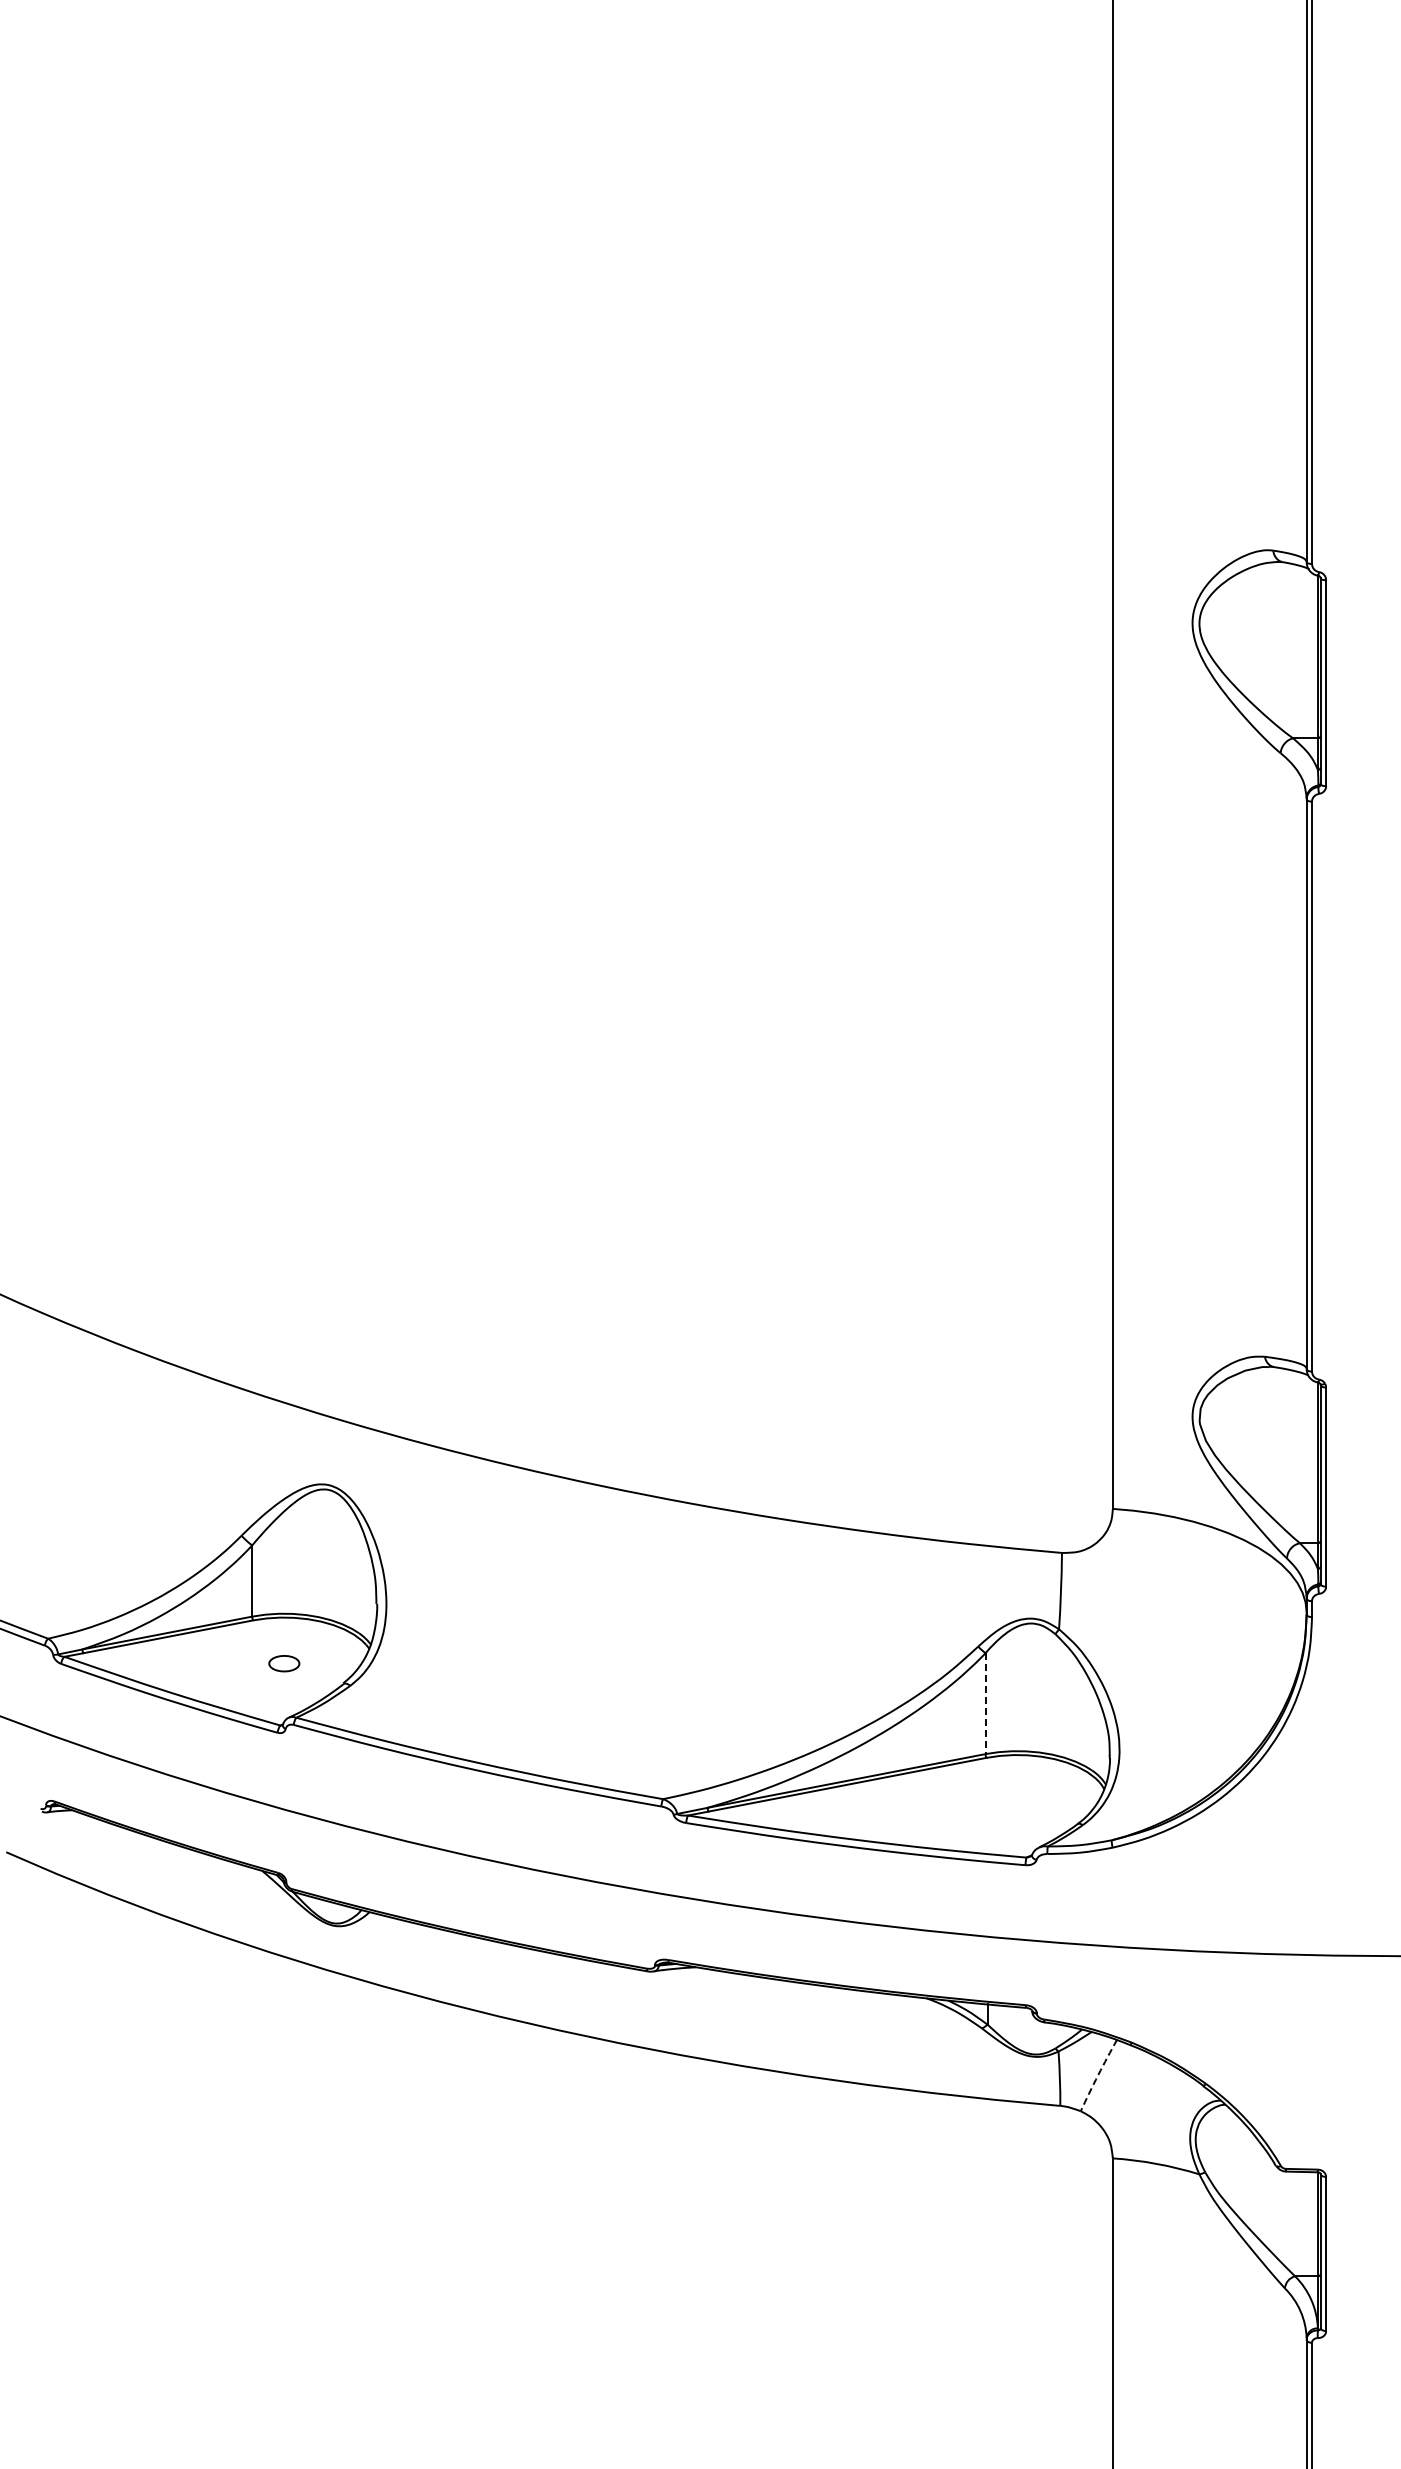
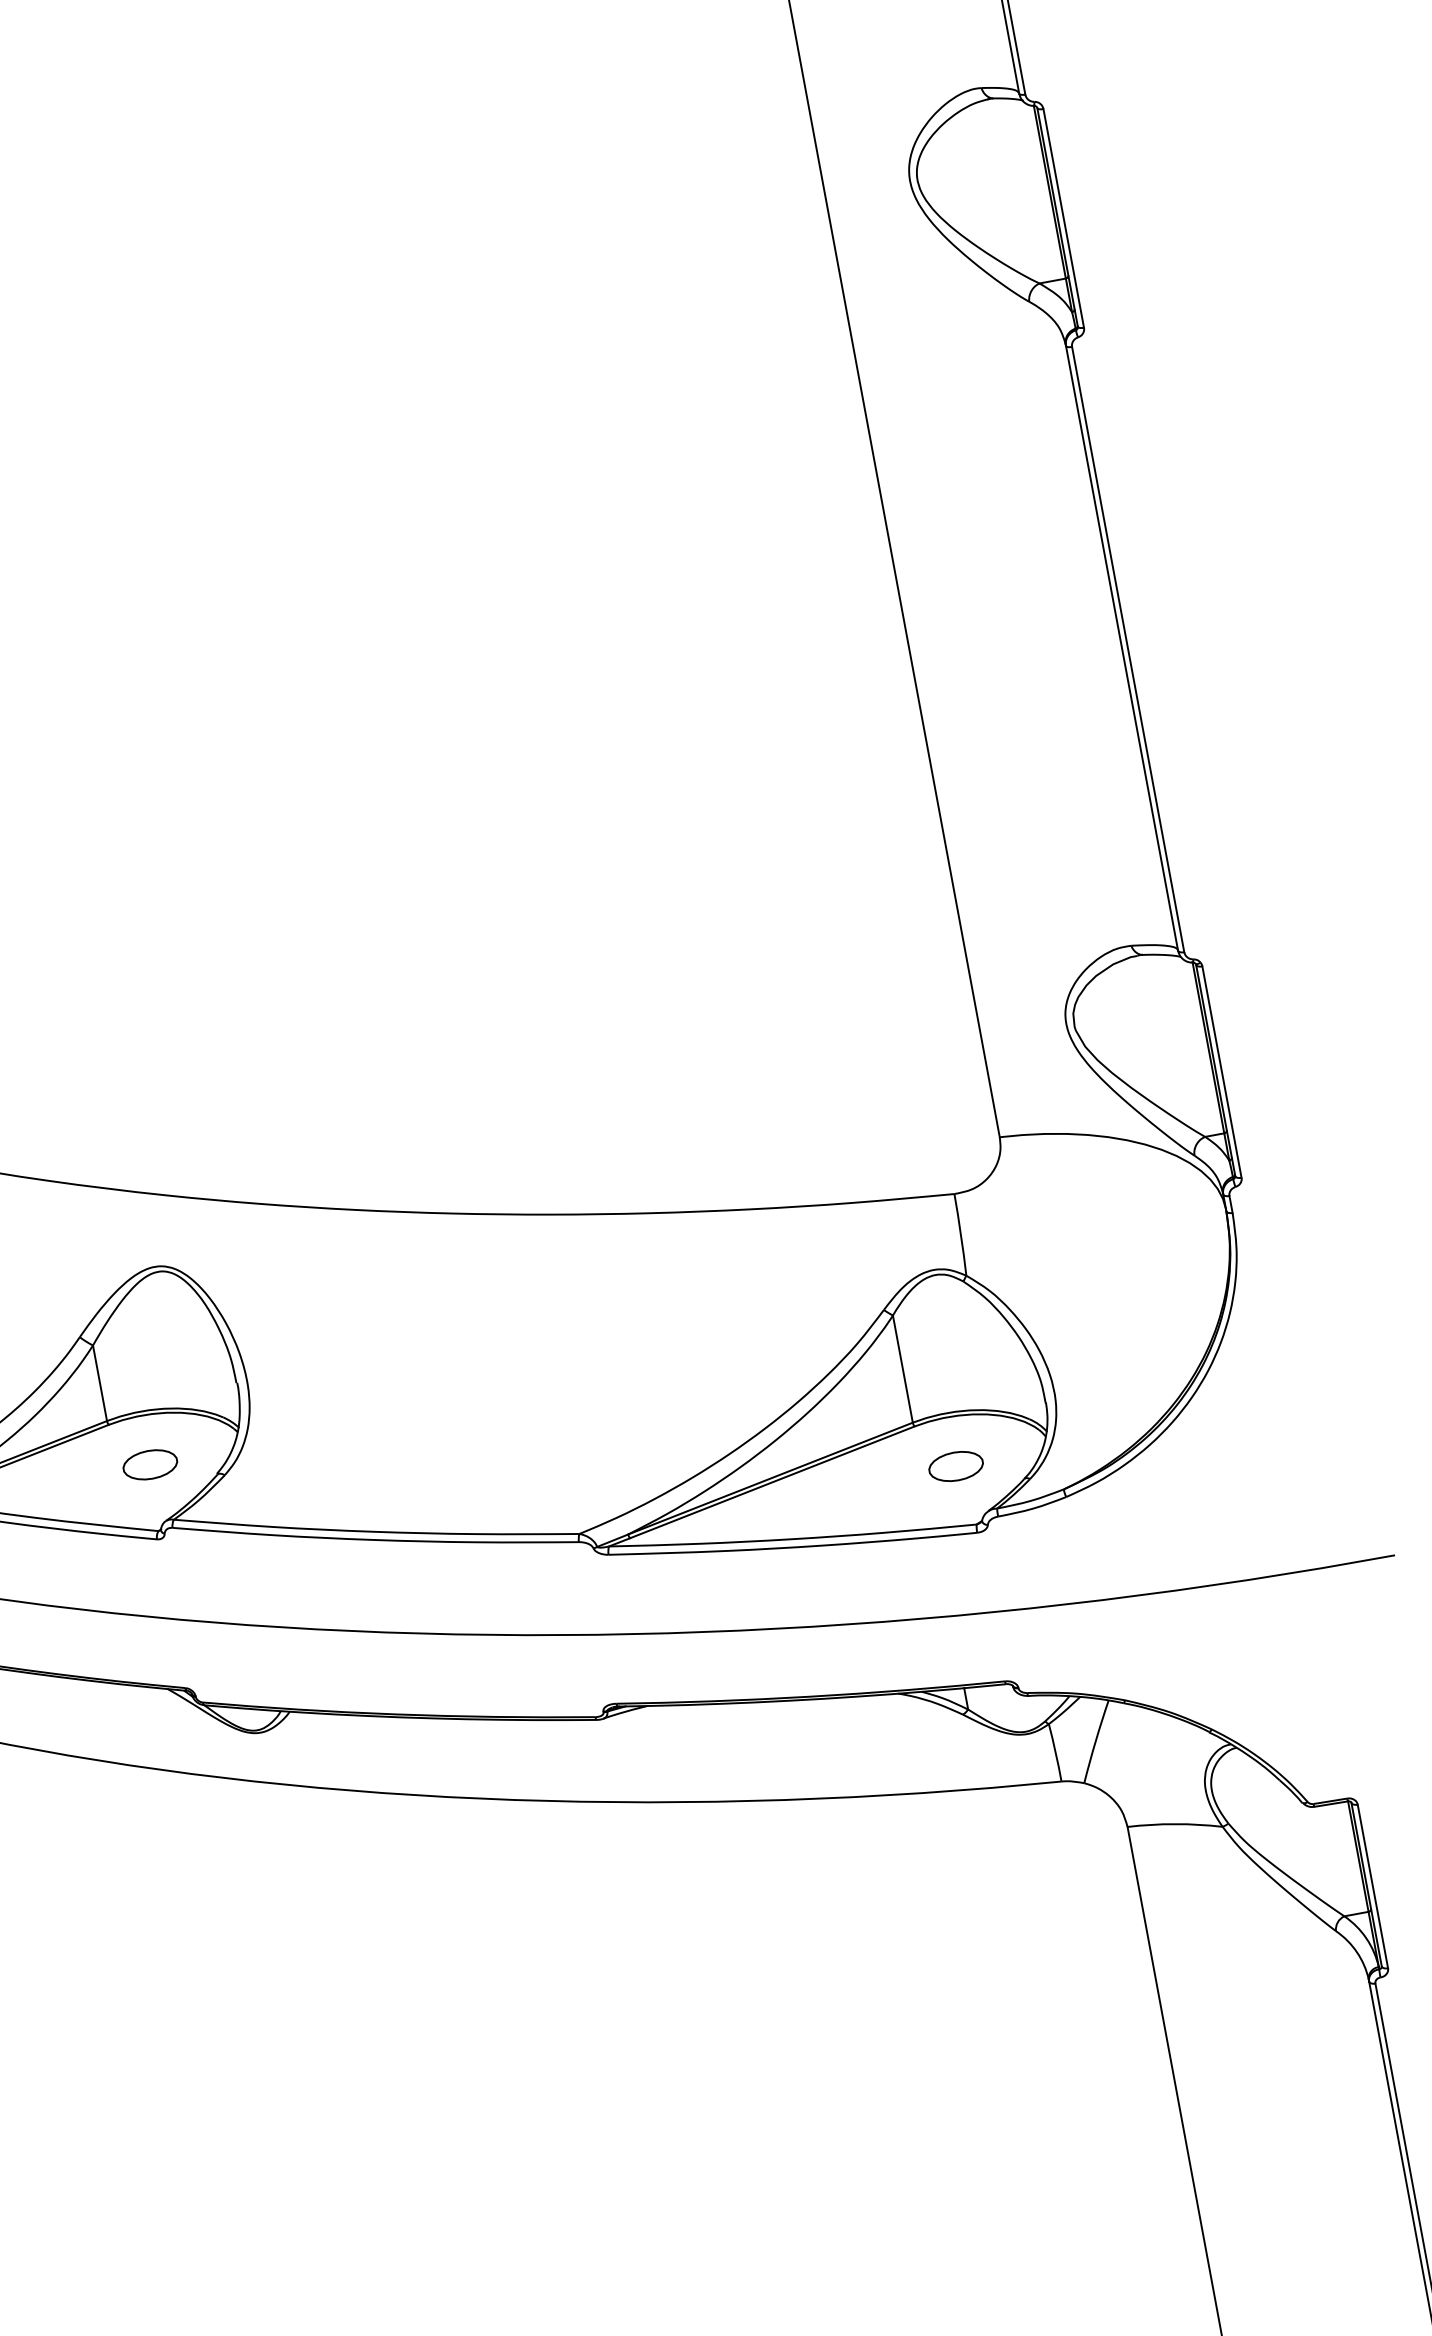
part: (284, 1663) -> (150, 1464), size x1.67
line: (985, 1704) -> (903, 1370), dashed -> solid
part: (1017, 1801) -> (956, 1466), added
arc: (1098, 2075) -> (1096, 1741), dashed -> solid

